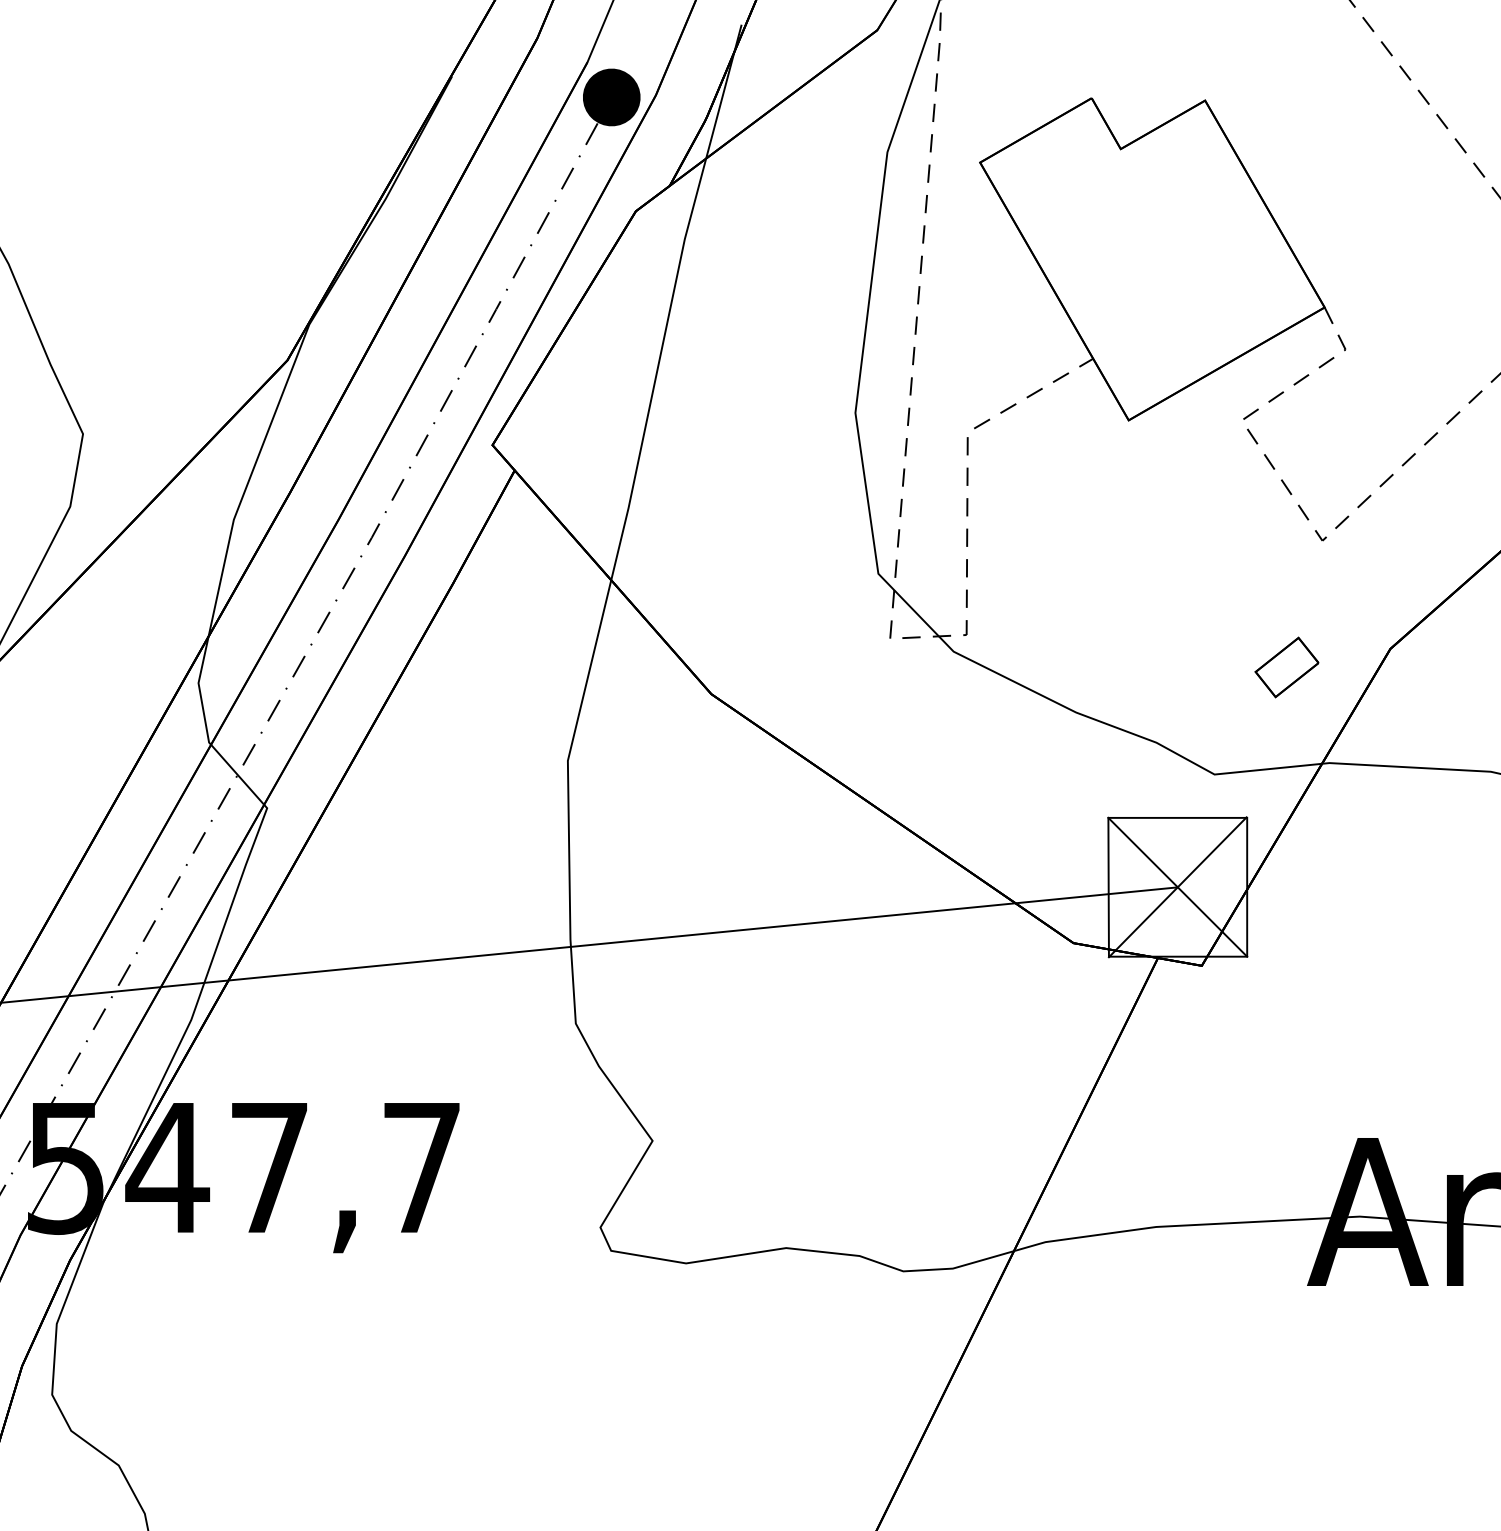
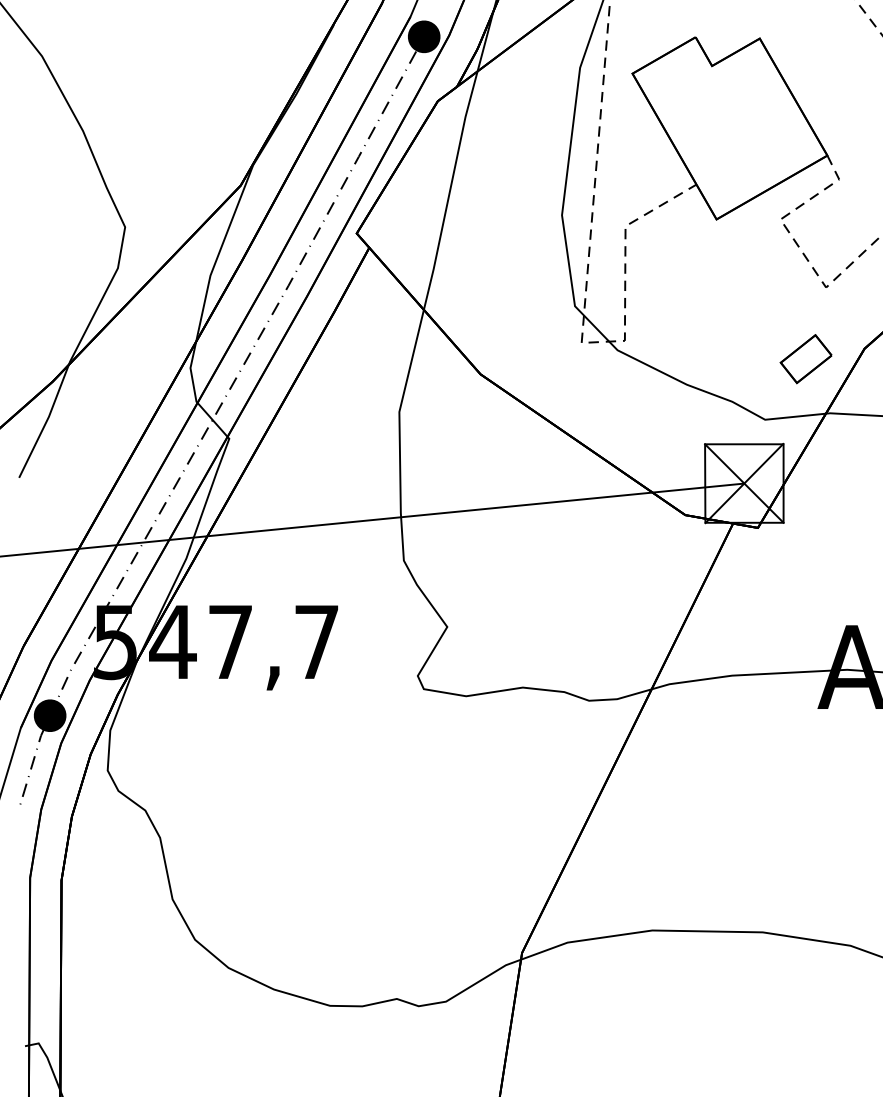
part: (1285, 667) -> (805, 359), size x1.43

